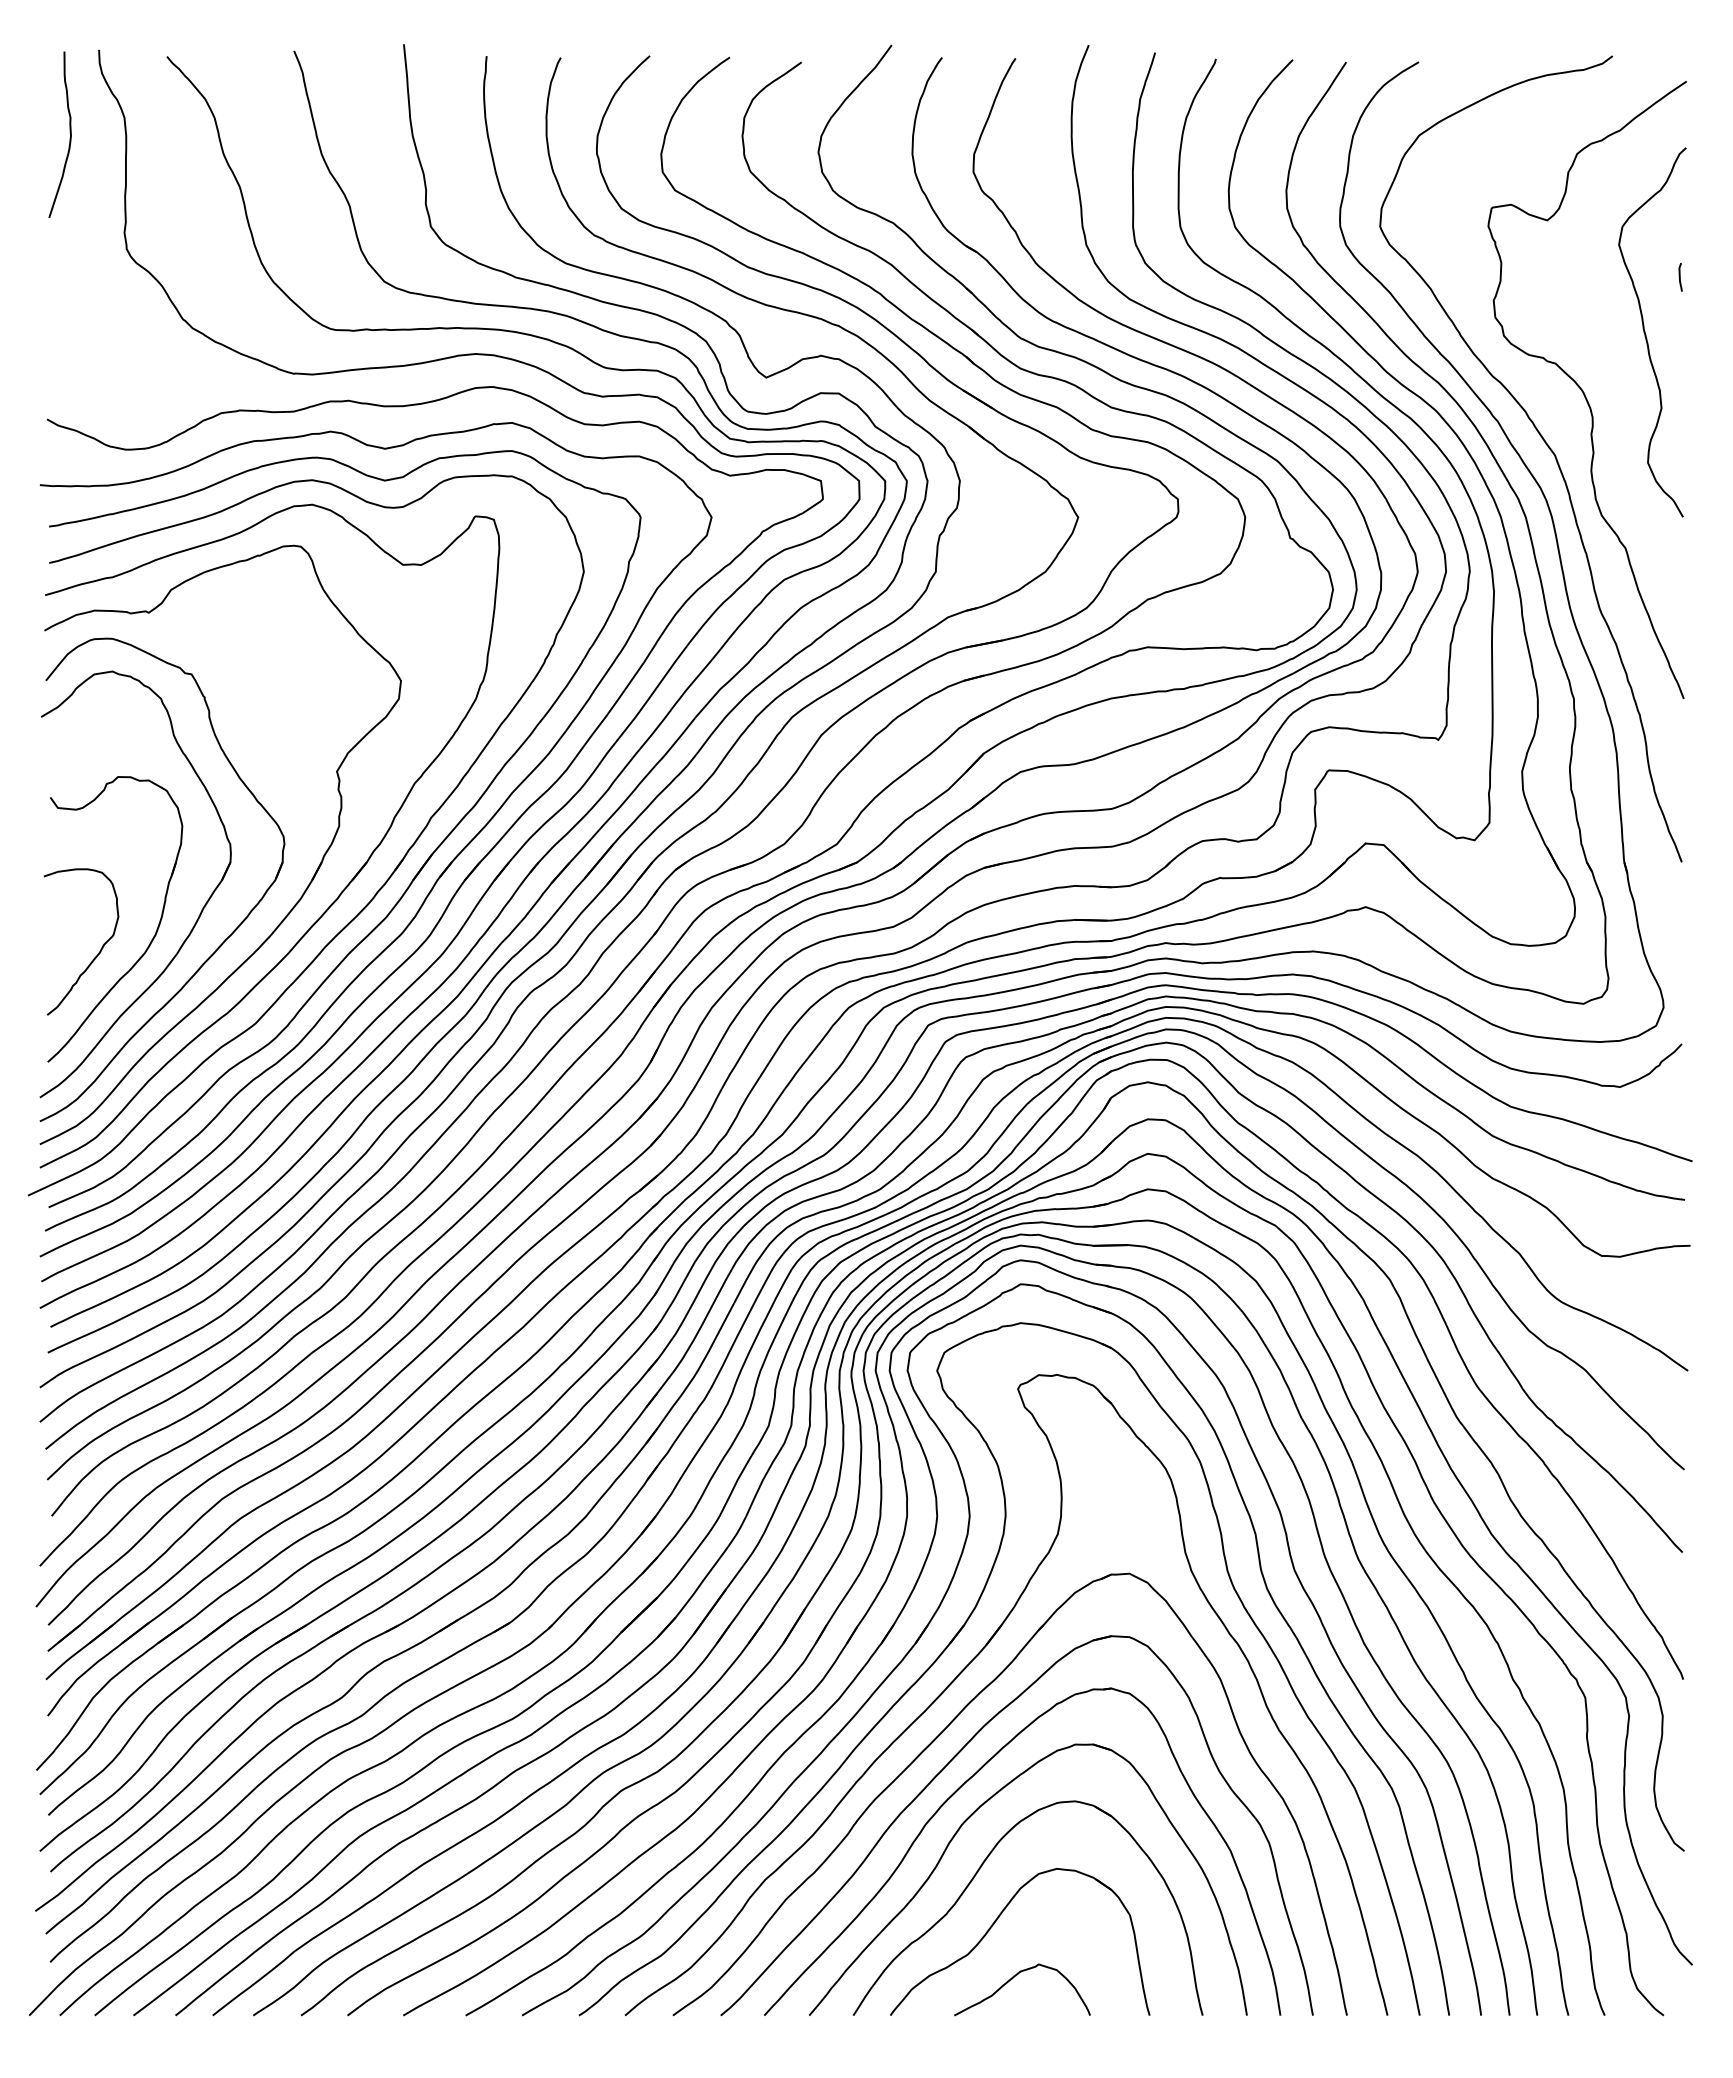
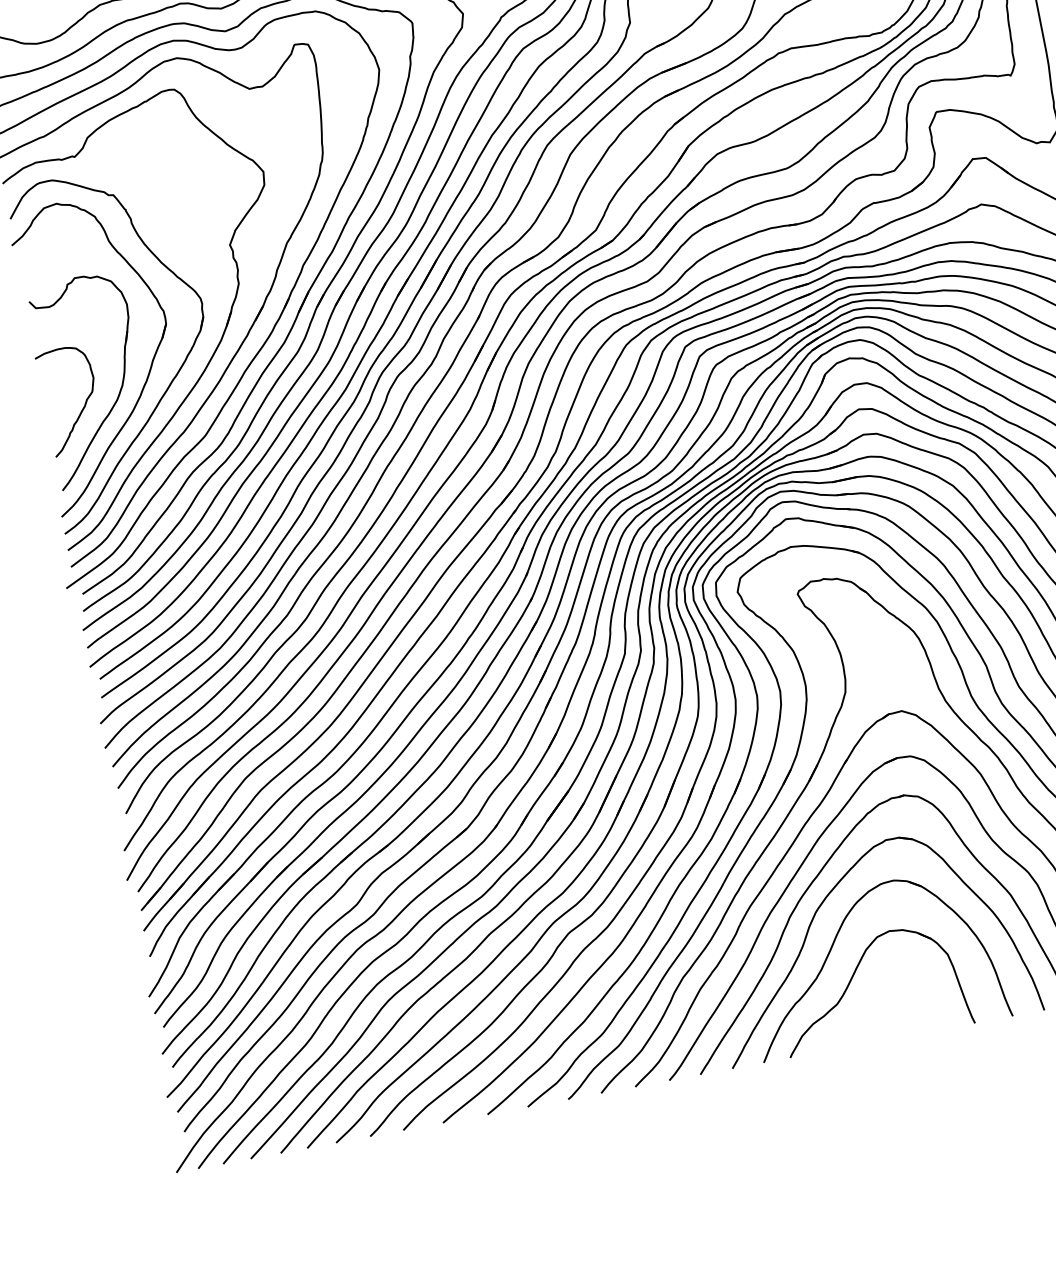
curve: (1012, 1979) -> (872, 1015), removed

